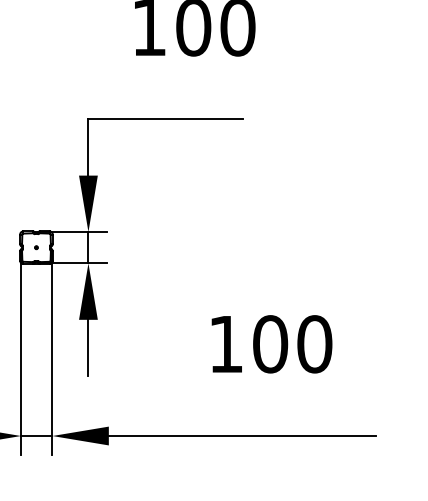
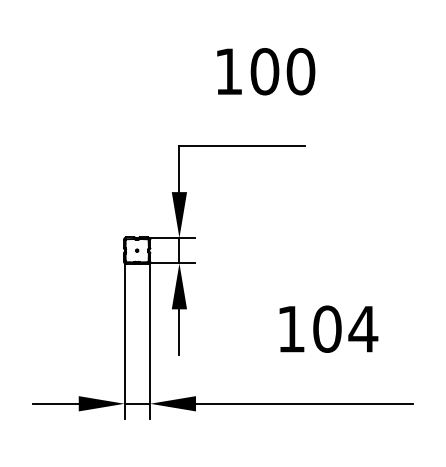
text: (314, 343) -> (363, 328), 100 -> 104

